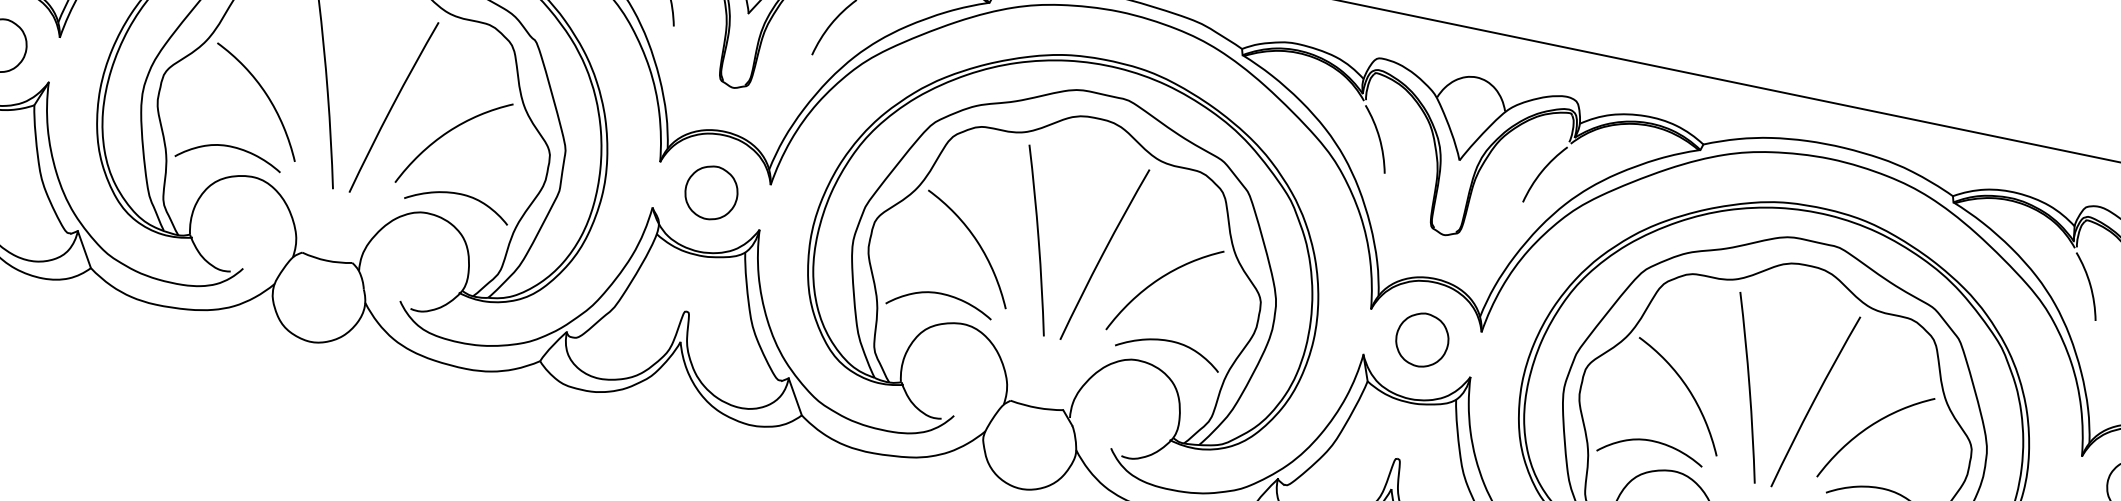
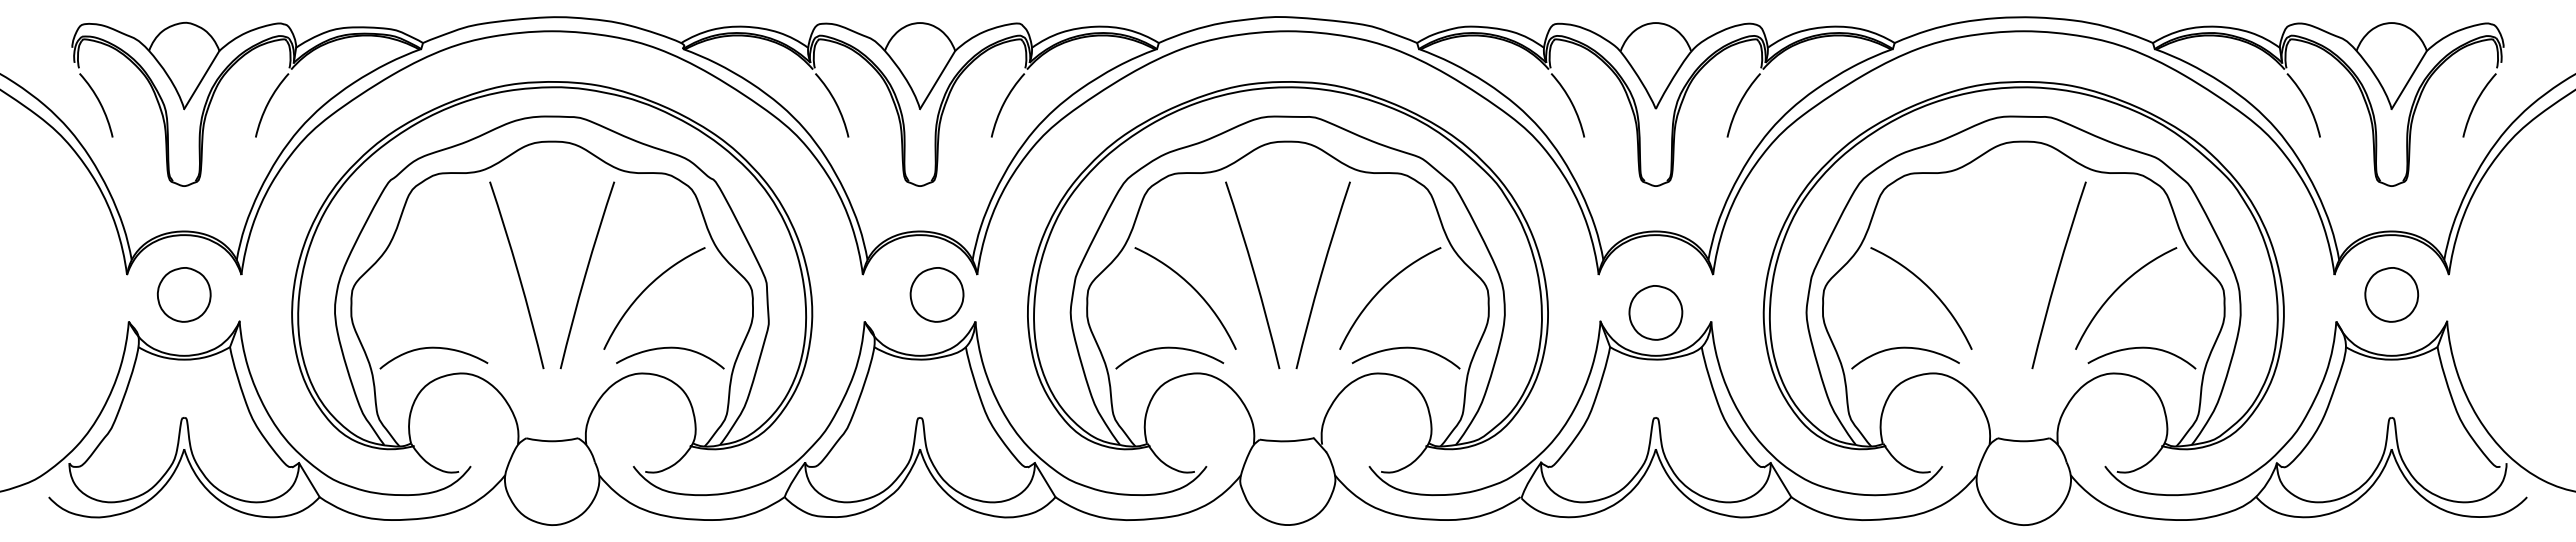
curve: (265, 95) -> (457, 289), removed
part: (710, 192) -> (936, 294), moved
part: (1422, 339) -> (1655, 312), moved
curve: (1748, 388) -> (1989, 275), removed

